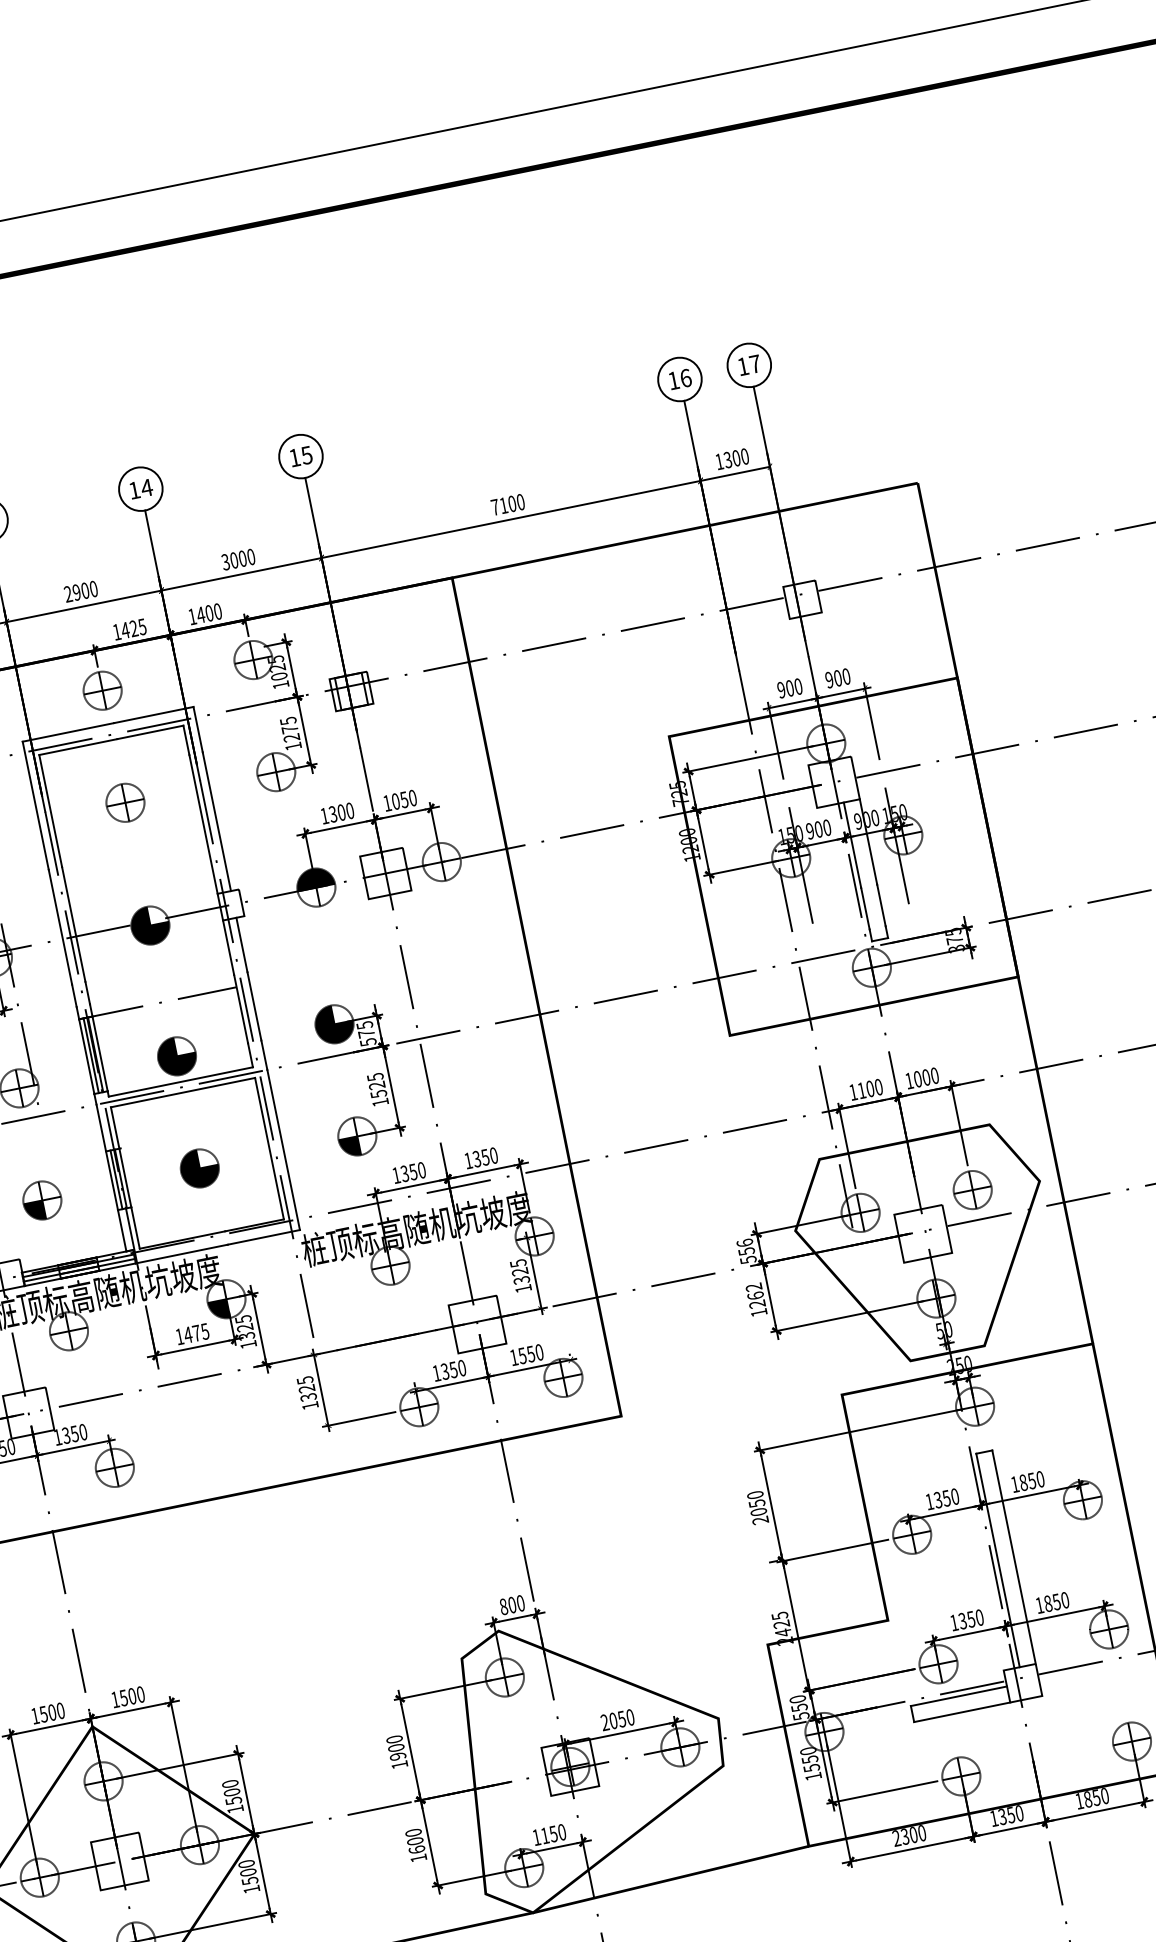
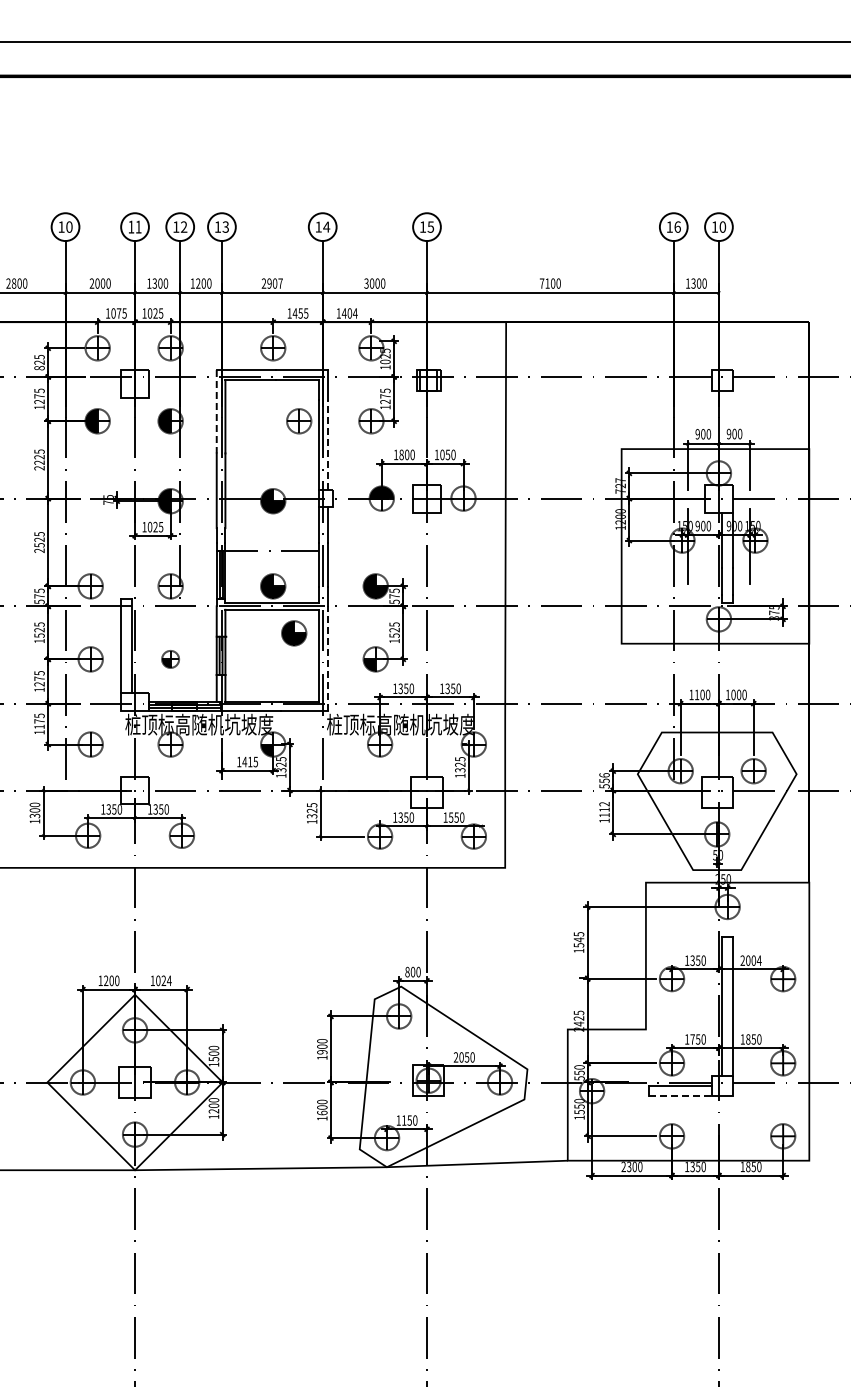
text: (754, 363) -> (722, 226), 17 -> 10
text: (93, 588) -> (280, 283), 2900 -> 2907
text: (216, 611) -> (354, 313), 1400 -> 1404
text: (133, 628) -> (300, 313), 1425 -> 1455
text: (677, 785) -> (620, 480), 725 -> 727
part: (125, 803) -> (299, 421), moved
line: (35, 805) -> (216, 411), solid -> dashed
text: (332, 813) -> (401, 454), 1300 -> 1800
line: (216, 821) -> (327, 444), solid -> dashed
line: (282, 1148) -> (327, 657), solid -> dashed
part: (200, 1168) -> (294, 633), moved
part: (42, 1200) -> (170, 659), size x0.7
text: (756, 1300) -> (604, 812), 1262 -> 1112
text: (196, 1332) -> (250, 761), 1475 -> 1415
text: (1026, 1481) -> (750, 960), 1850 -> 2004
text: (757, 1507) -> (578, 942), 2050 -> 1545
text: (962, 1621) -> (692, 1039), 1350 -> 1750
text: (131, 1695) -> (163, 980), 1500 -> 1024
line: (963, 1712) -> (681, 1096), solid -> dashed
text: (44, 1713) -> (106, 980), 1500 -> 1200
text: (249, 1881) -> (213, 1111), 1500 -> 1200

